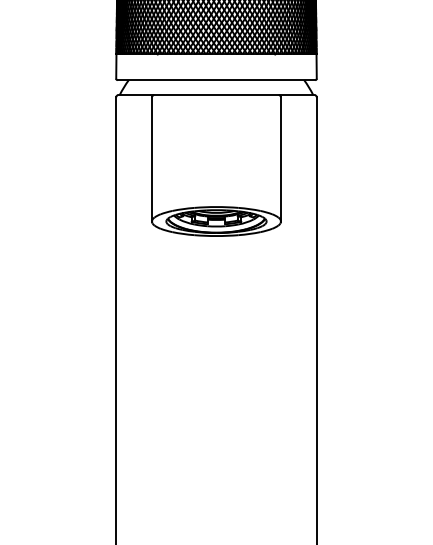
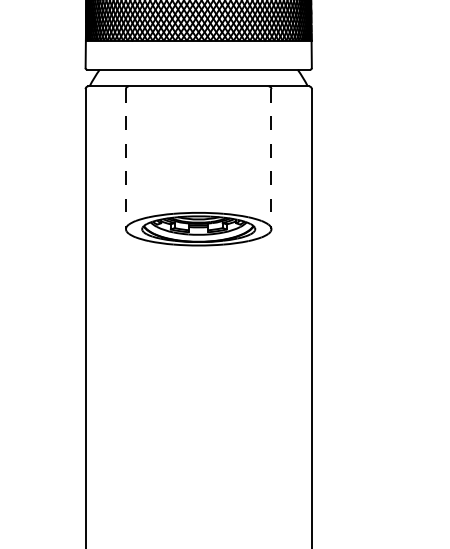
line: (152, 159) -> (126, 159), solid -> dashed
line: (280, 159) -> (270, 159), solid -> dashed

